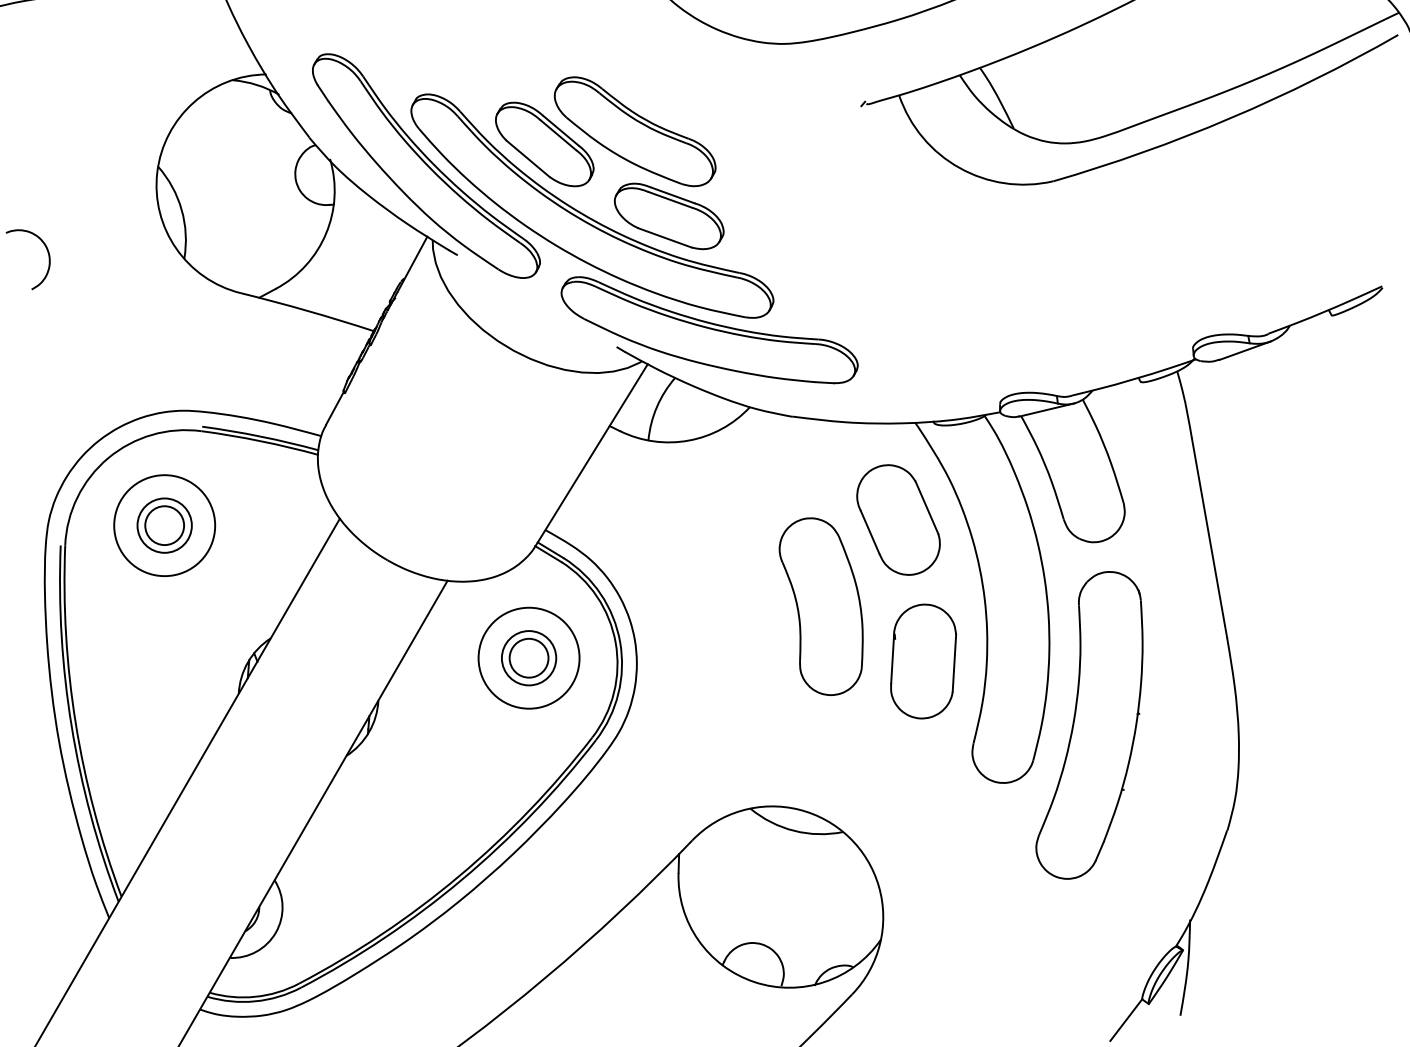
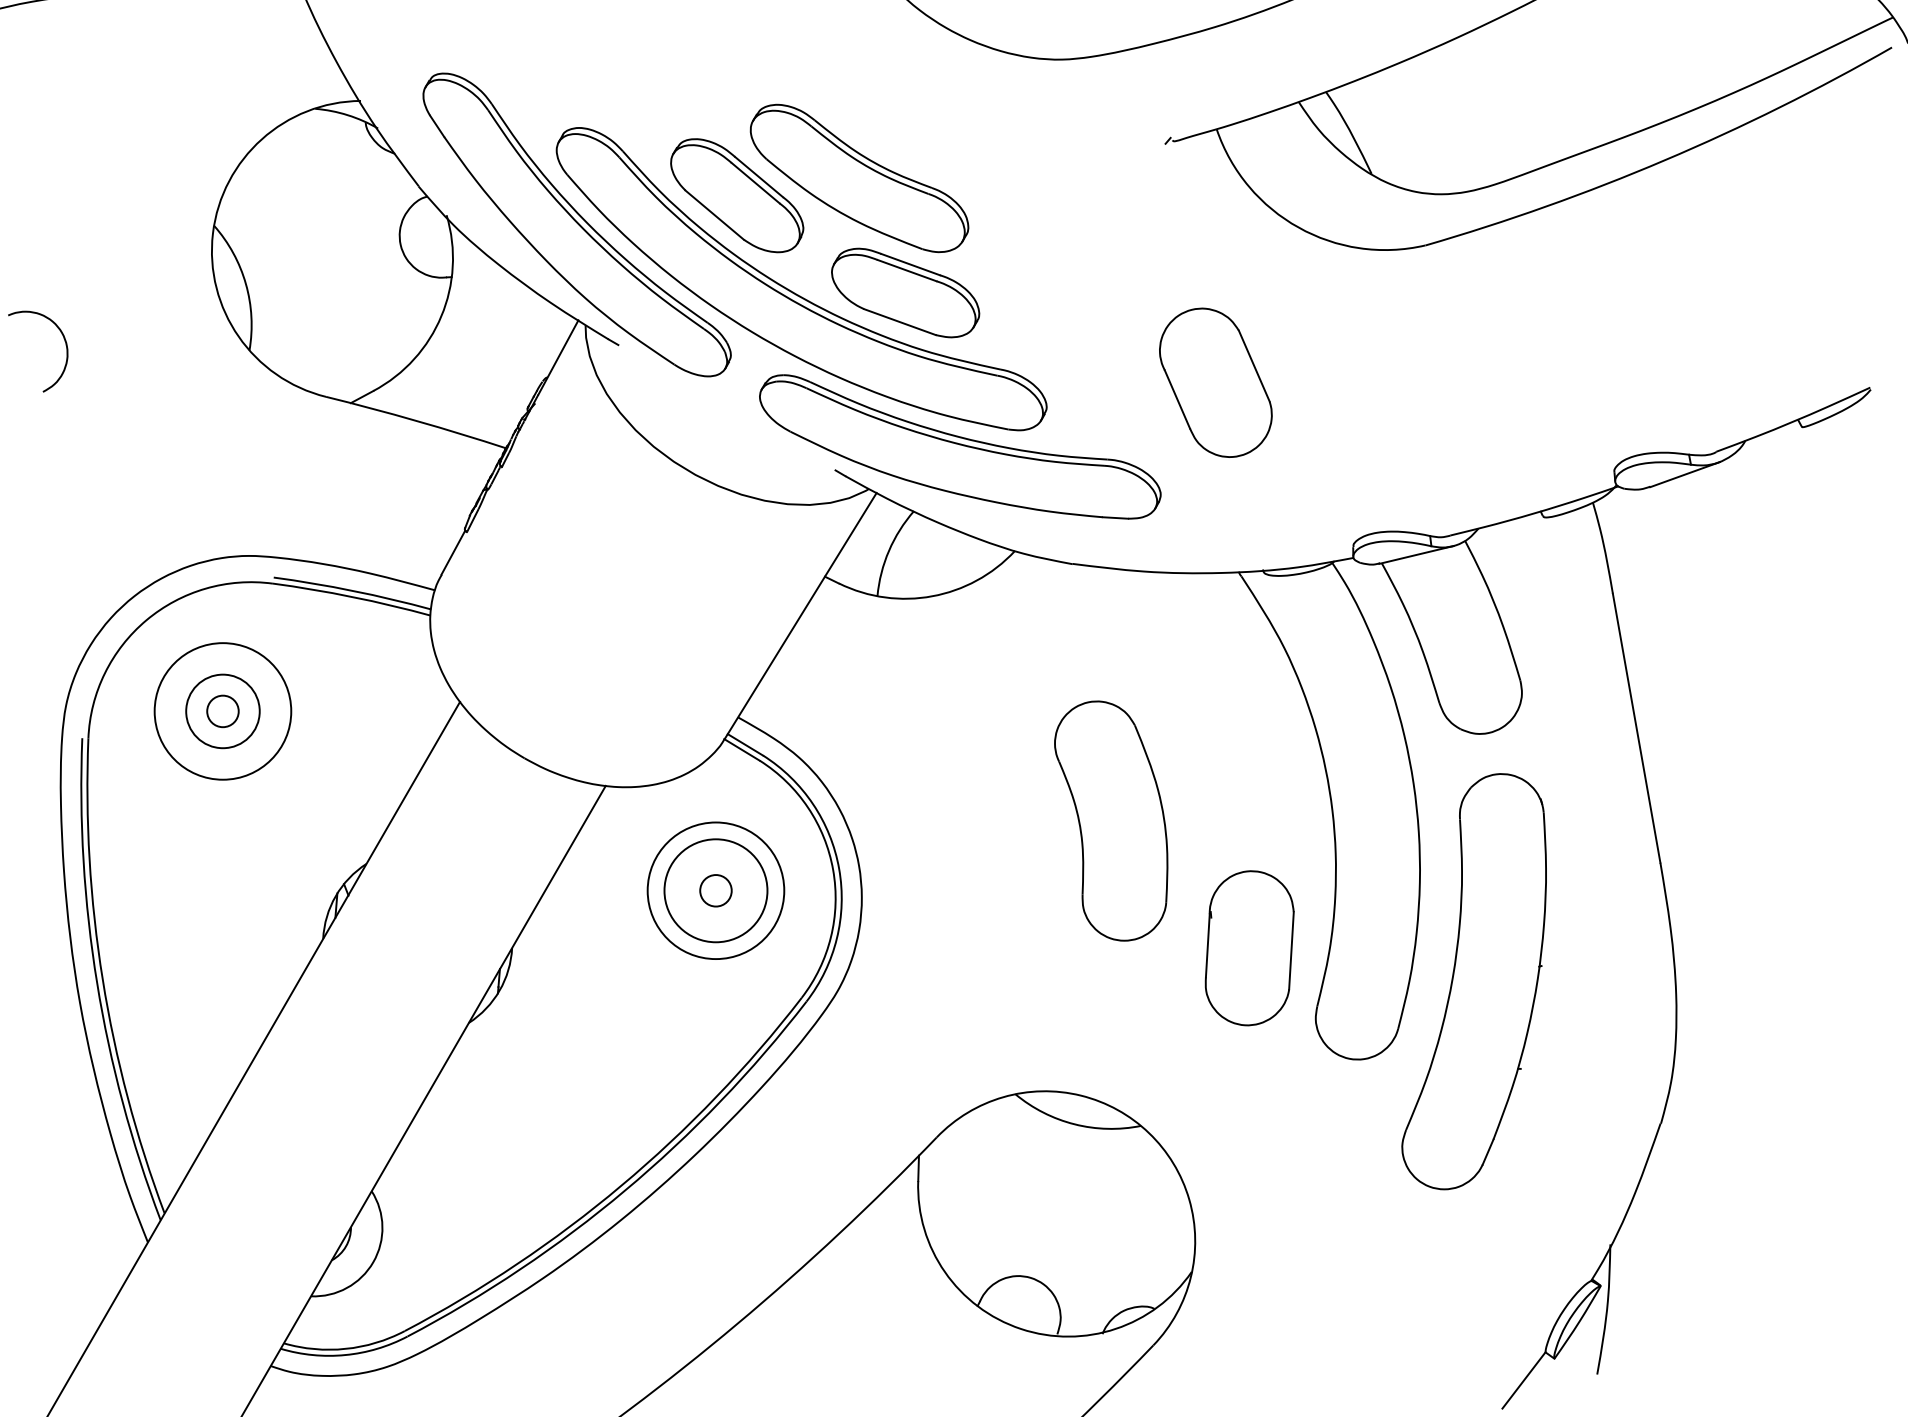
part: (898, 519) -> (1215, 382), moved
circle: (164, 525) -> (222, 711), size x0.6
circle: (528, 658) -> (715, 890), size x0.6
circle: (528, 658) -> (715, 890), size x1.4
part: (923, 661) -> (1249, 948), moved

